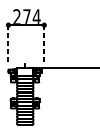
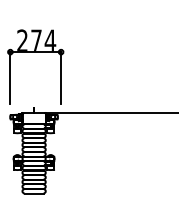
line: (8, 43) -> (10, 77), dashed -> solid
line: (44, 43) -> (61, 77), dashed -> solid

